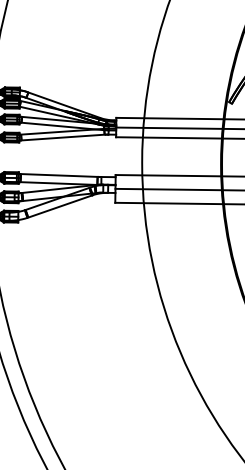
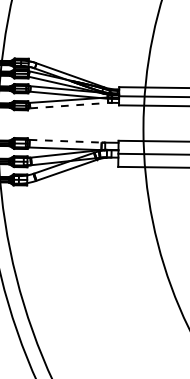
line: (63, 137) -> (69, 105), solid -> dashed
line: (59, 175) -> (65, 141), solid -> dashed

